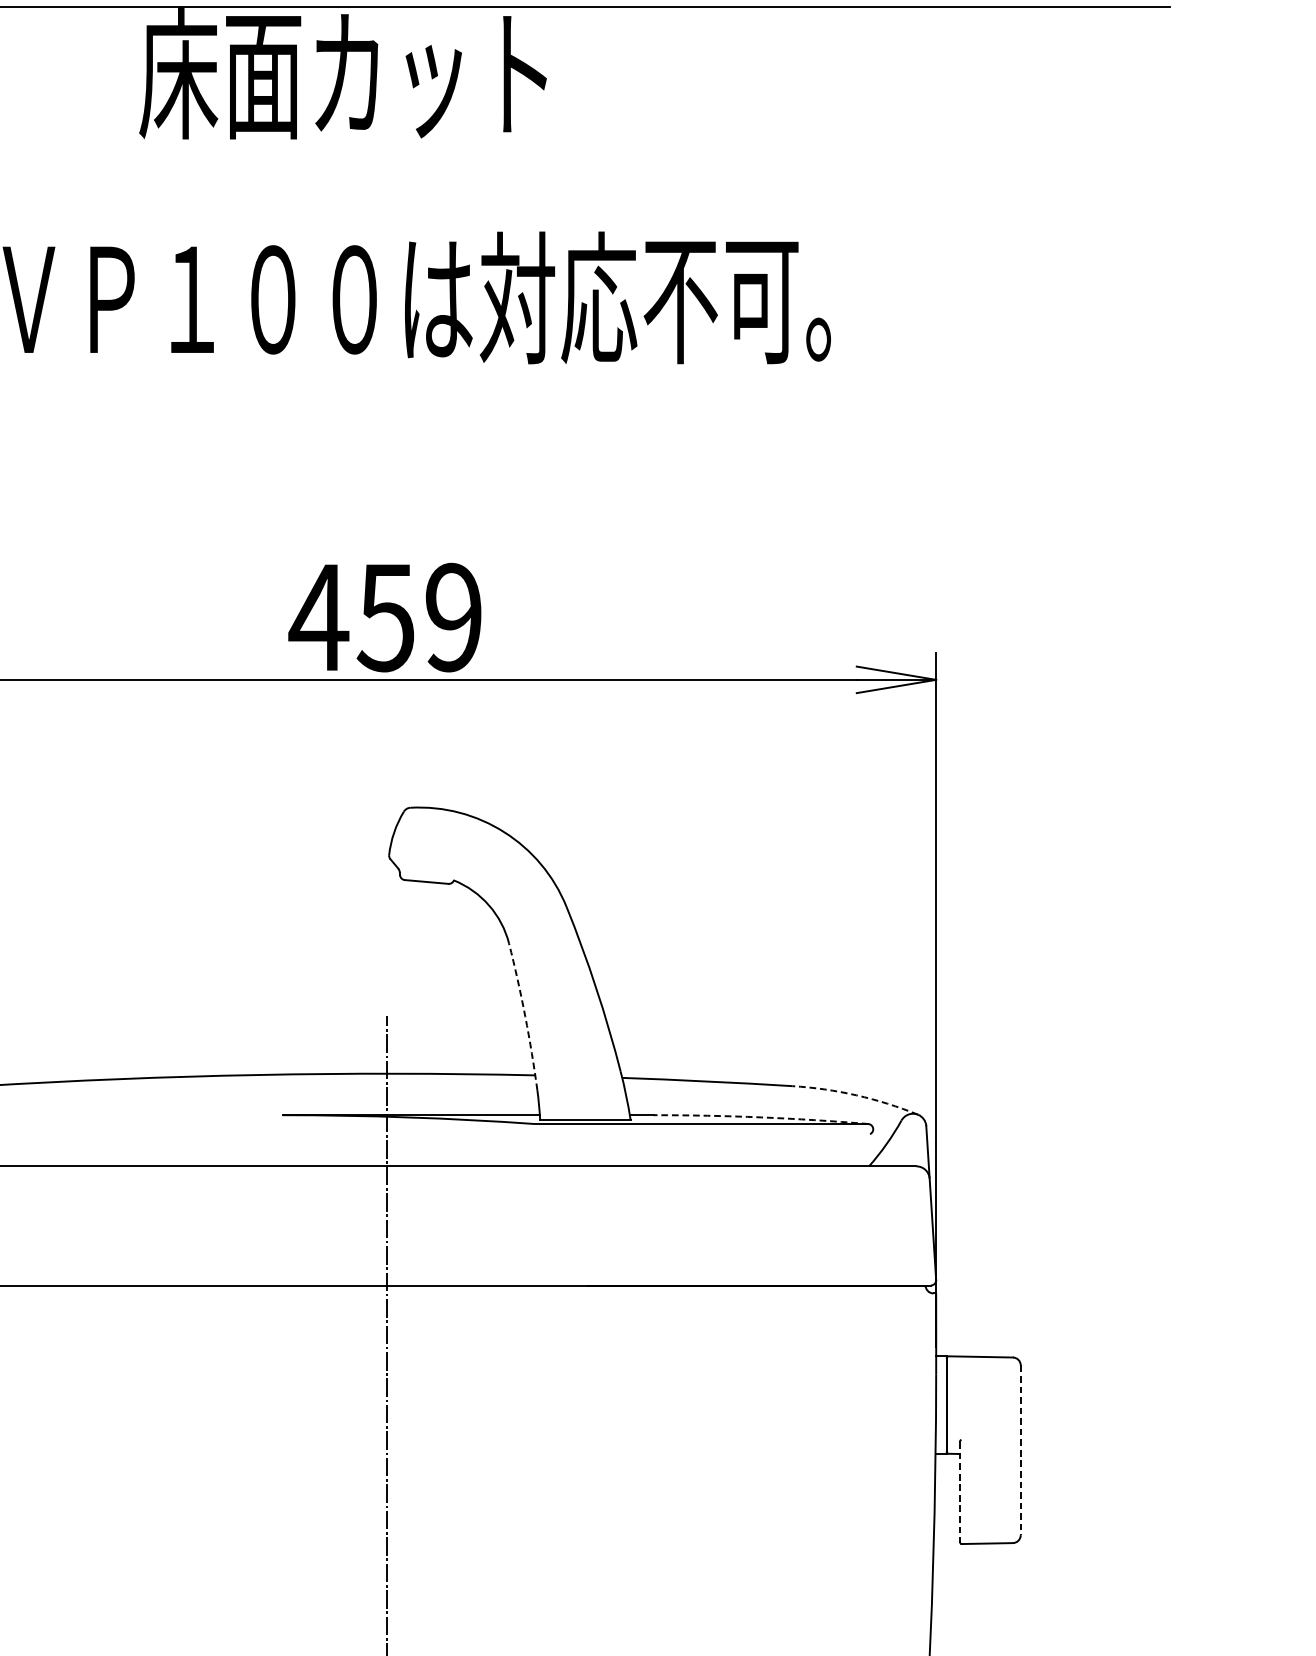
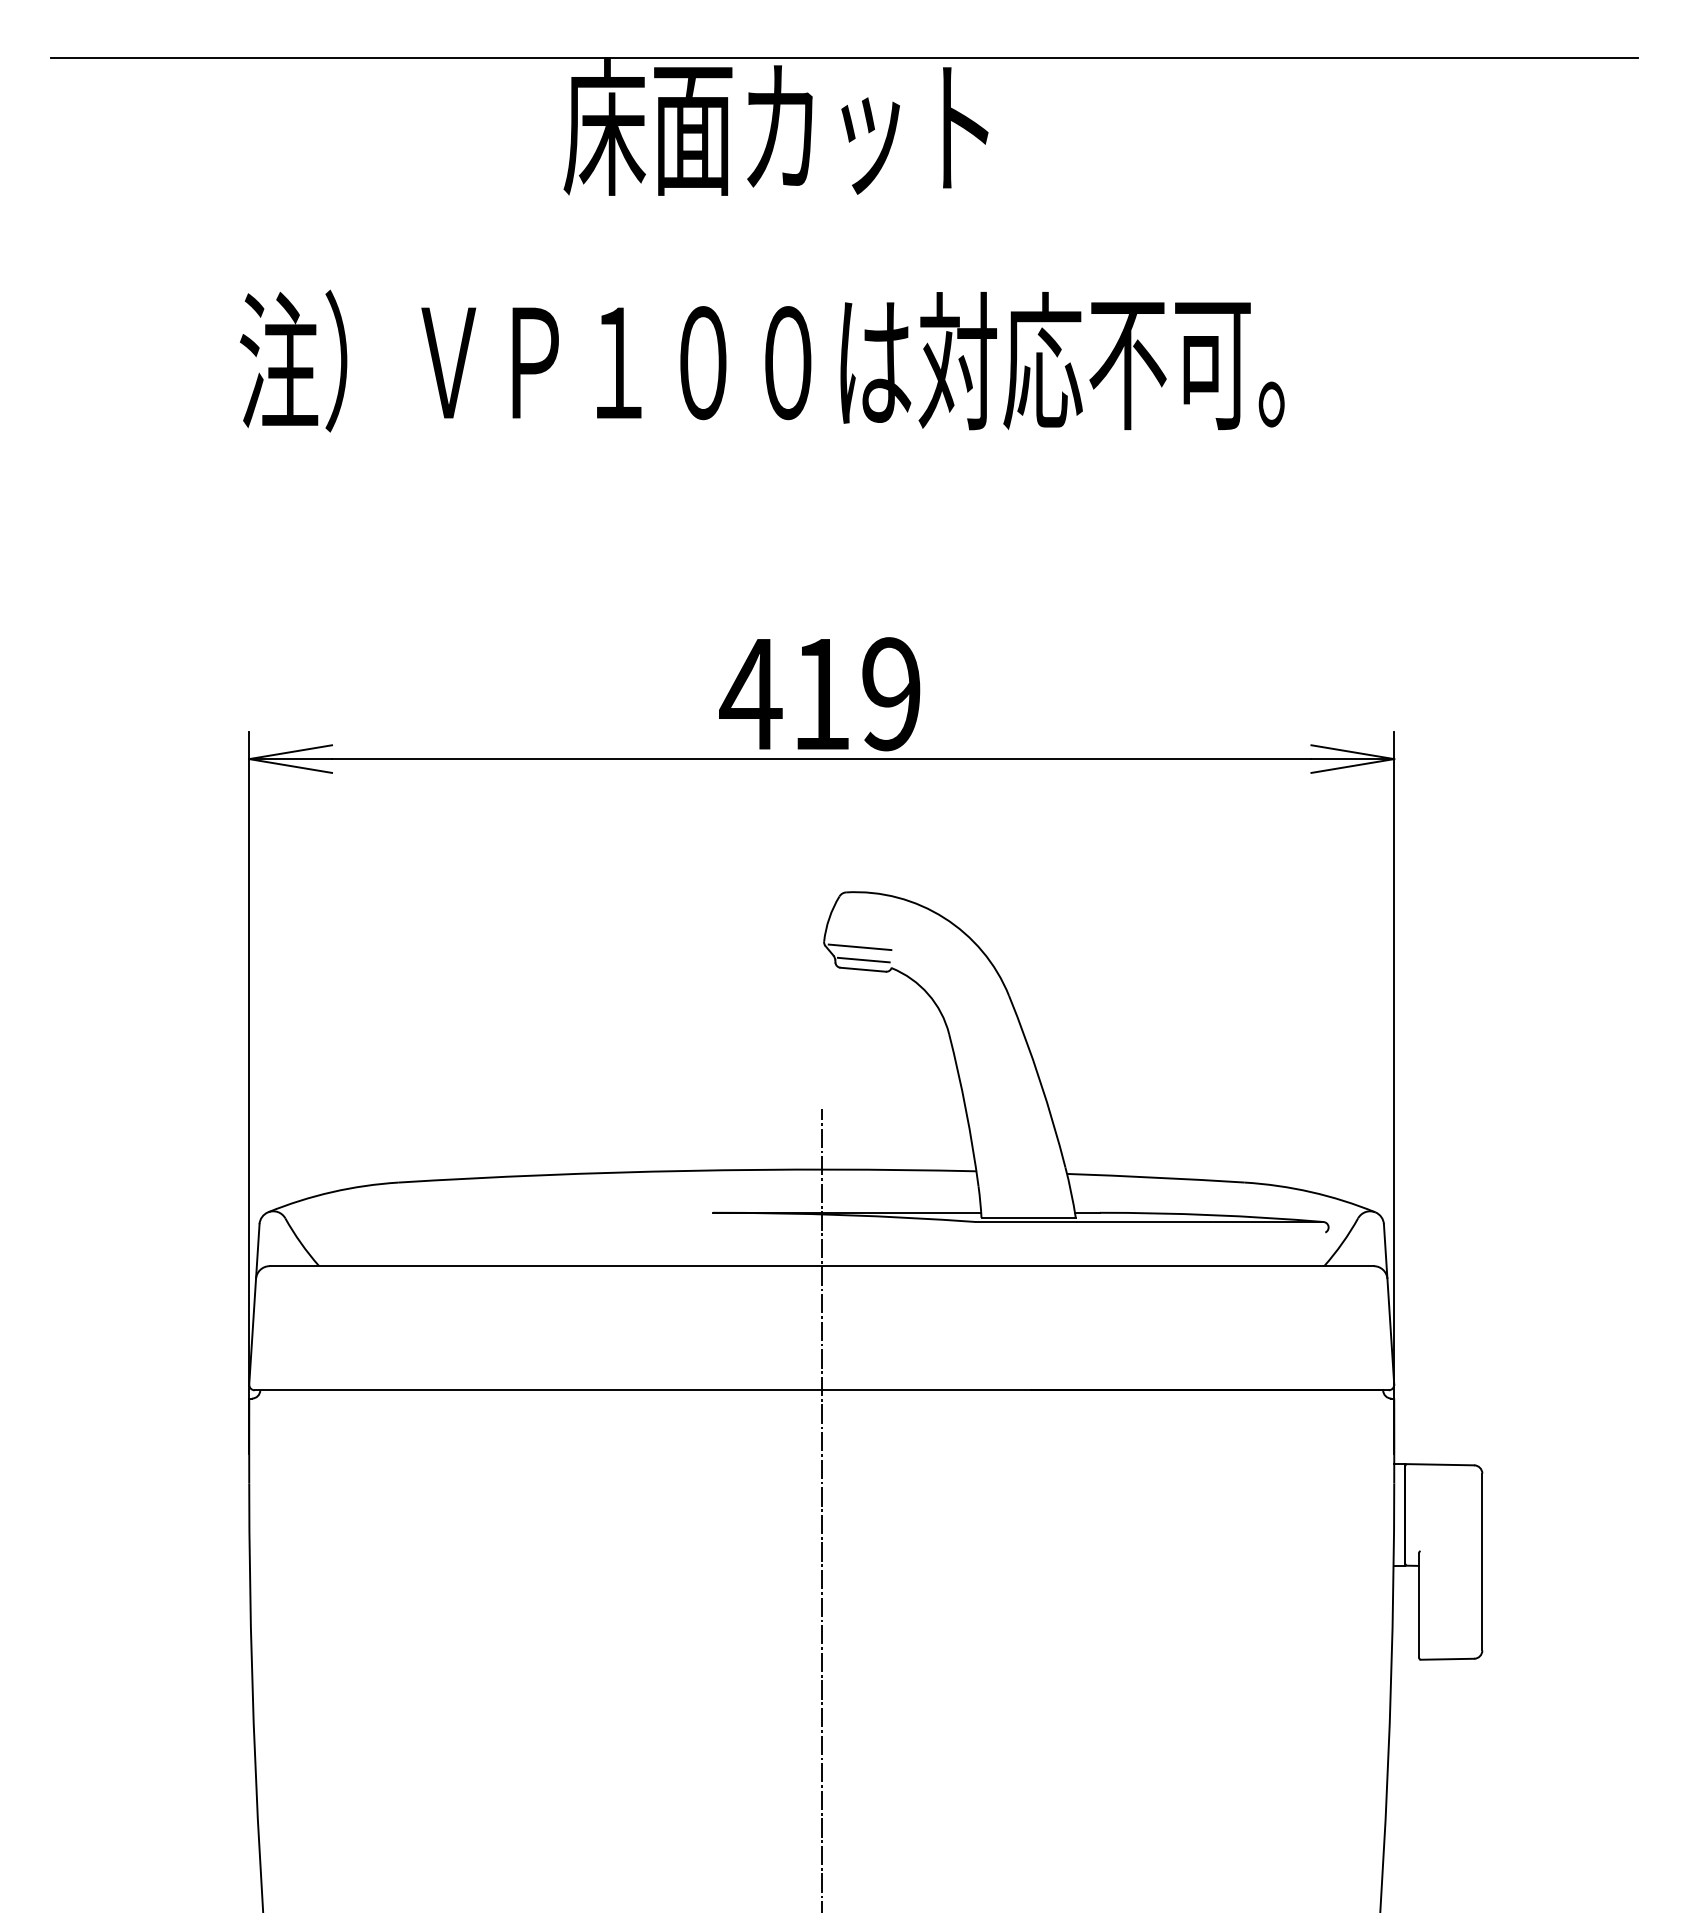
text: (385, 618) -> (820, 695), 459 -> 419
line: (423, 860) -> (859, 947), added
line: (426, 872) -> (863, 959), added
arc: (525, 1017) -> (966, 1110), dashed -> solid
arc: (856, 1095) -> (1311, 1192), dashed -> solid
arc: (760, 1117) -> (1211, 1215), dashed -> solid
line: (1020, 1450) -> (1482, 1562), dashed -> solid
line: (959, 1491) -> (1418, 1605), dashed -> solid

